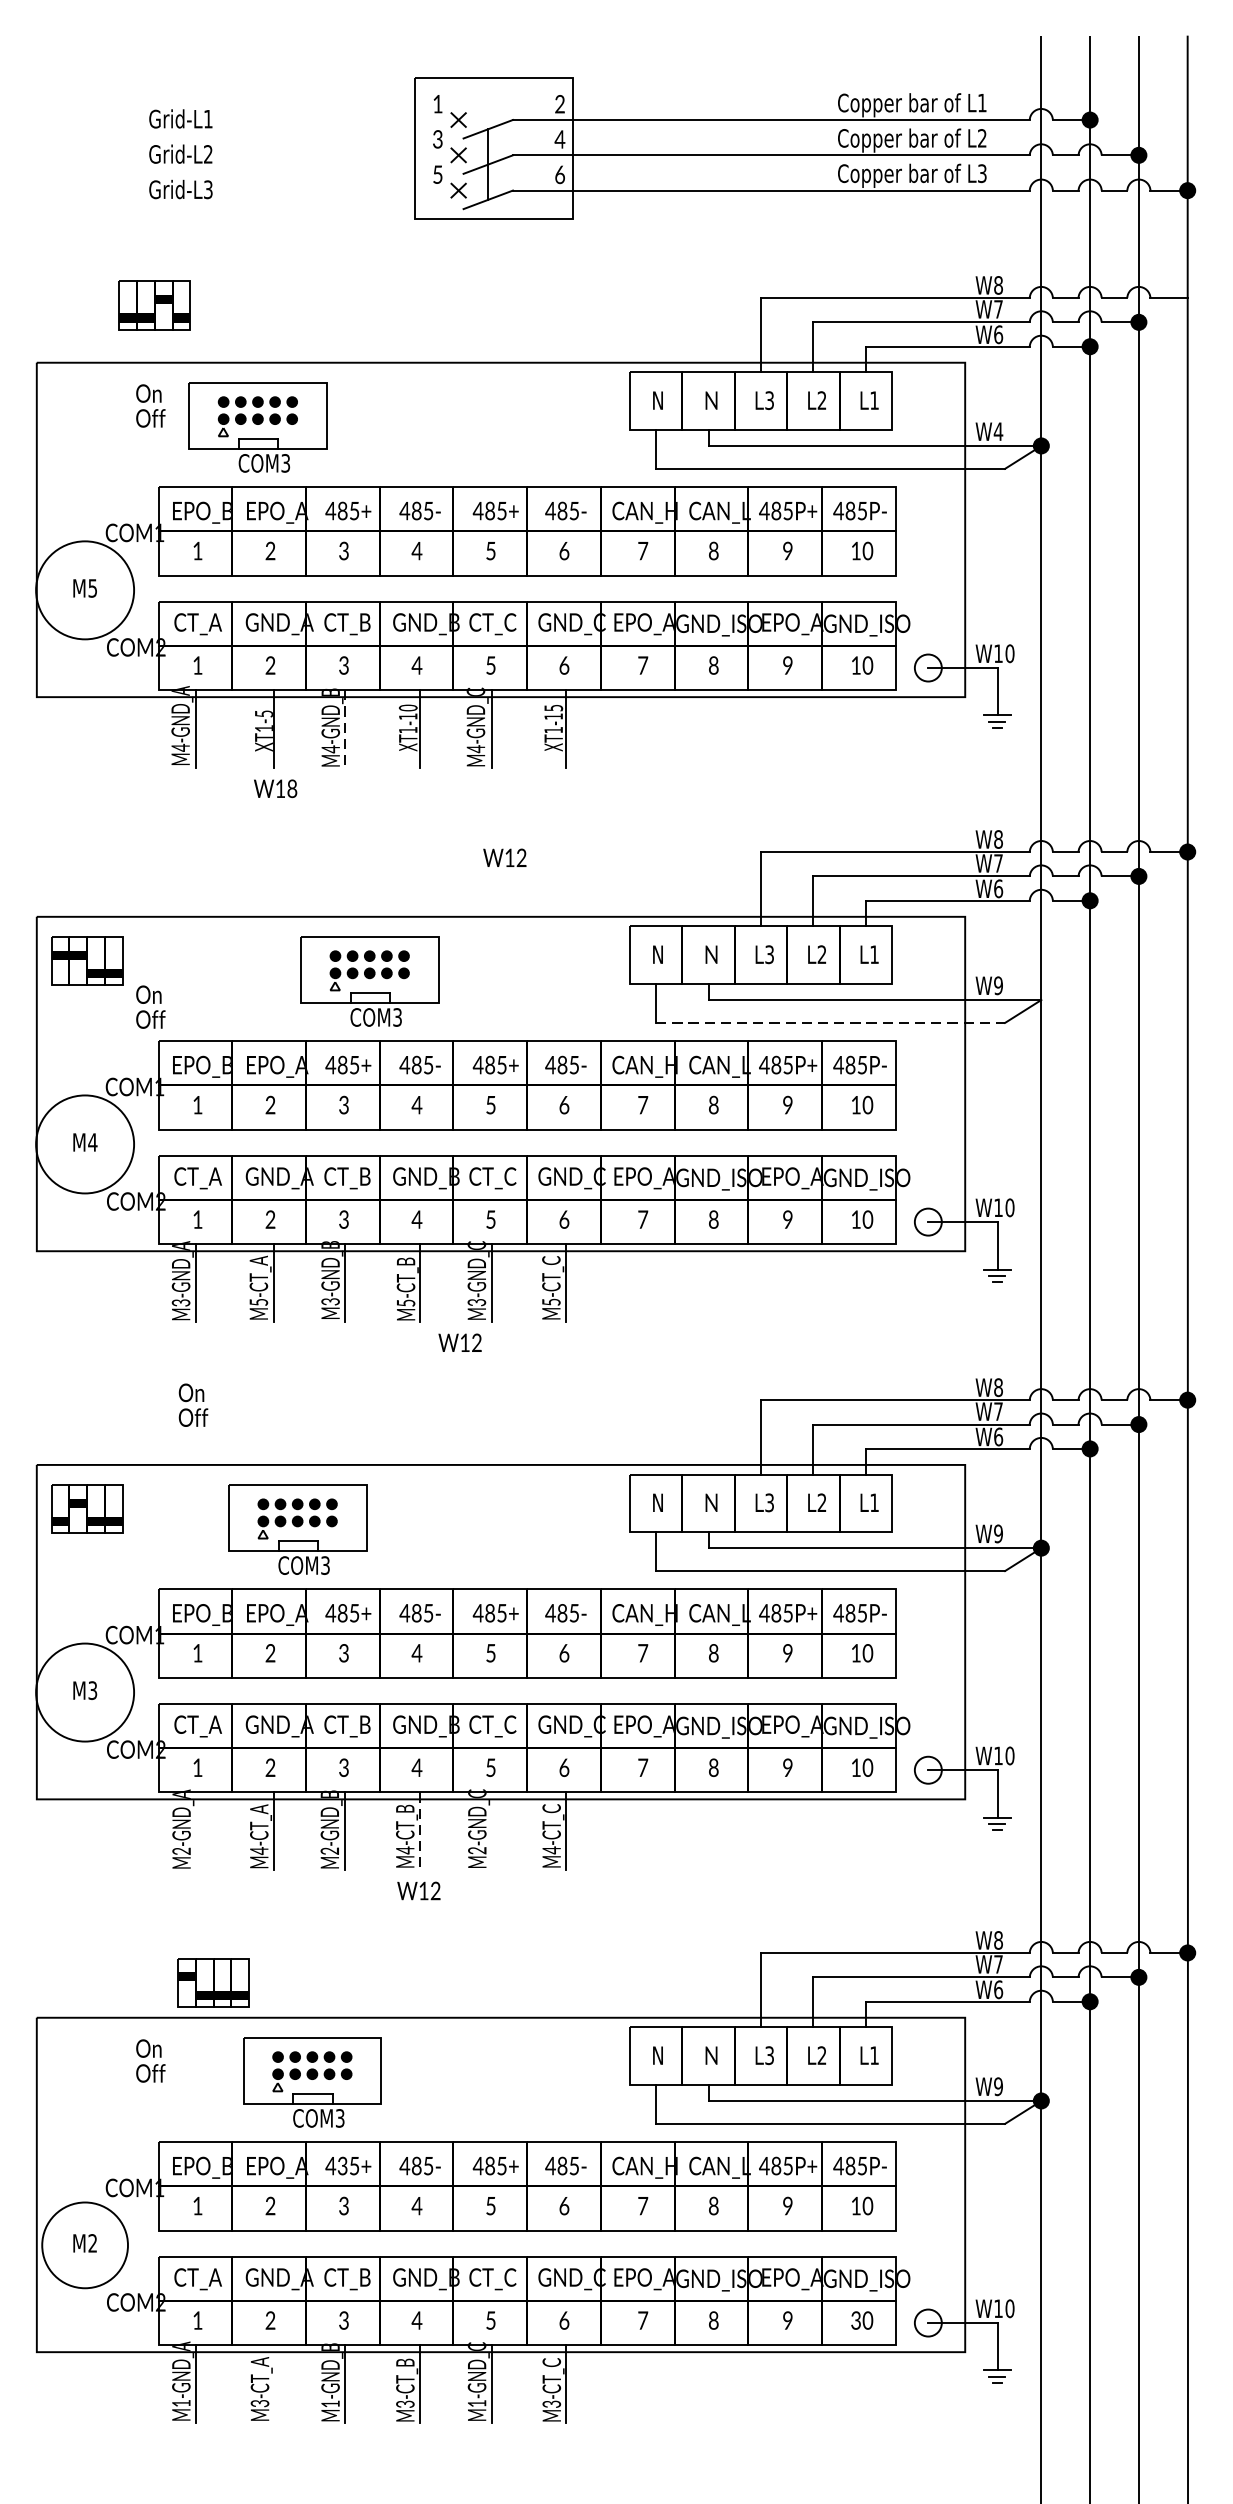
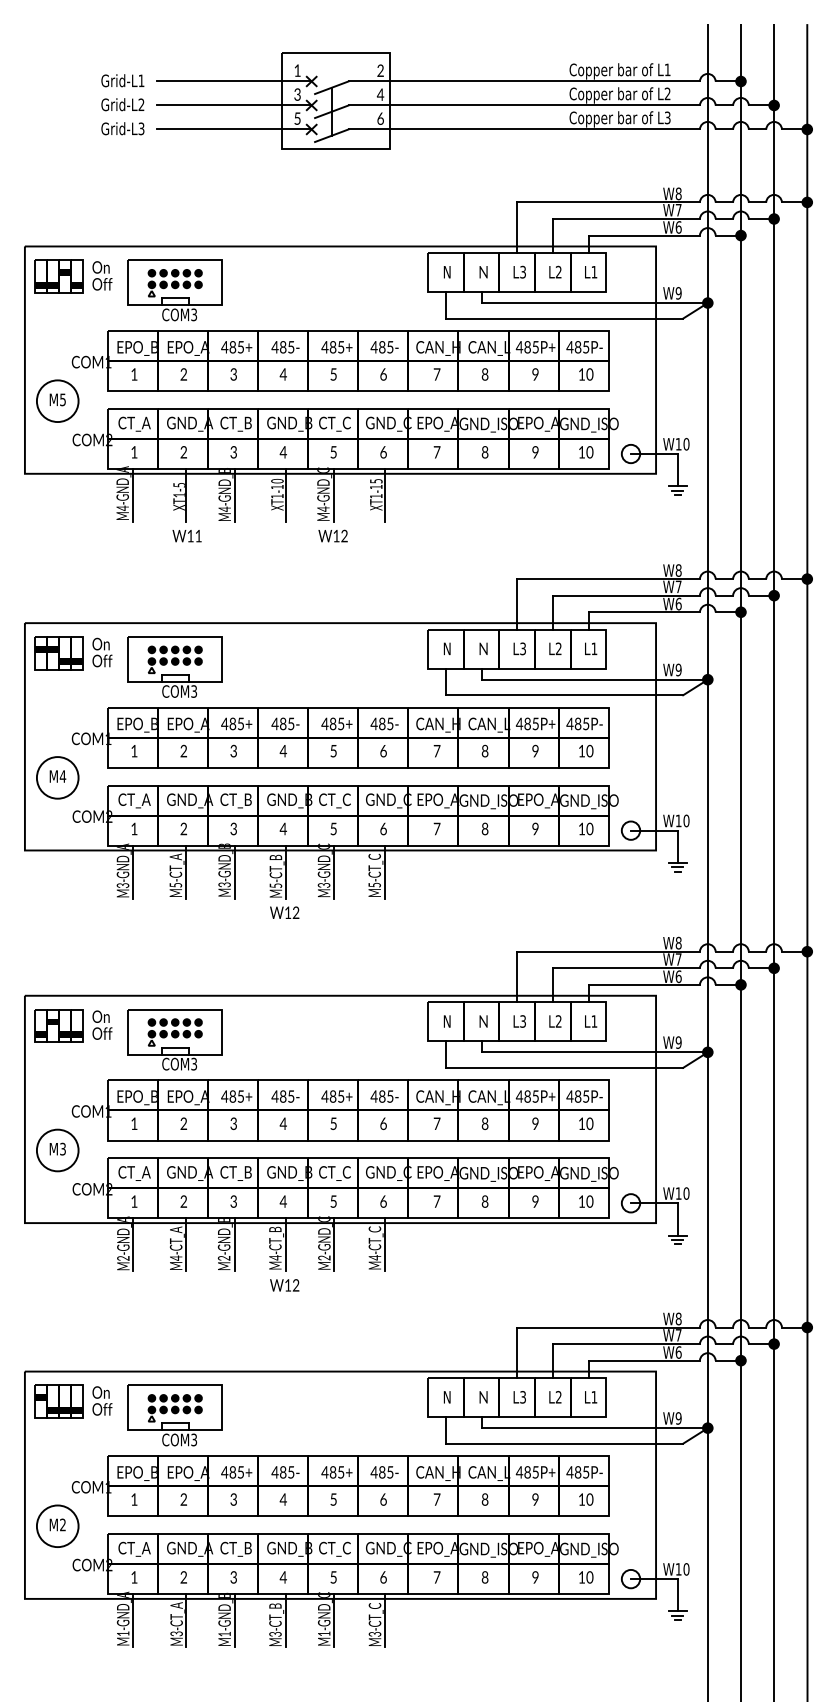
line: (343, 120) -> (233, 81), added
line: (343, 155) -> (233, 105), added
line: (343, 190) -> (233, 129), added
fill: (1187, 298) -> (807, 202), added
part: (153, 305) -> (58, 276), moved
text: (998, 431) -> (678, 293), W4 -> W9
circle: (84, 590) -> (57, 401), size x0.62
line: (345, 730) -> (234, 496), dashed -> solid
text: (292, 787) -> (198, 535), W18 -> W11
text: (503, 857) -> (332, 535), moved
part: (368, 980) -> (174, 666), moved
fill: (1040, 999) -> (707, 679), added
text: (150, 1007) -> (102, 652), moved
line: (830, 1023) -> (564, 695), dashed -> solid
circle: (84, 1143) -> (57, 777), size x0.62
text: (459, 1342) -> (284, 912), moved
text: (193, 1404) -> (102, 1024), moved
part: (296, 1529) -> (174, 1039), moved
circle: (84, 1692) -> (57, 1150), size x0.62
line: (196, 1830) -> (133, 1244), added
line: (492, 1830) -> (334, 1244), added
line: (420, 1832) -> (285, 1245), dashed -> solid
part: (212, 1982) -> (58, 1401), moved
part: (311, 2082) -> (174, 1415), moved
text: (342, 2166) -> (232, 1472), 435+ -> 485+
circle: (84, 2245) -> (57, 1526), size x0.71
text: (855, 2320) -> (581, 1577), 30 -> 10
line: (274, 2383) -> (186, 1620), added

